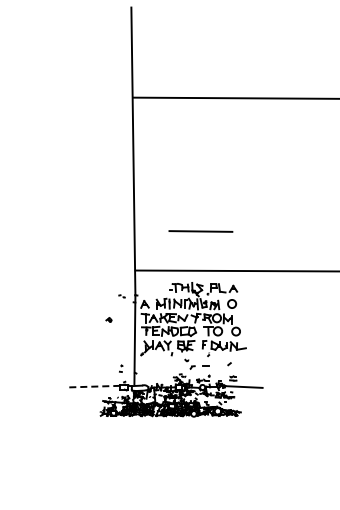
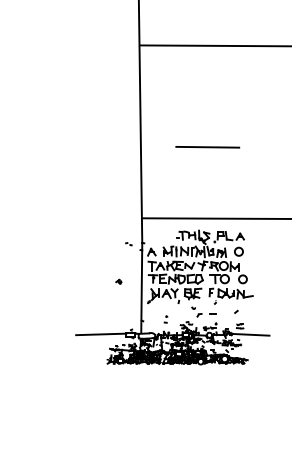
line: (200, 231) -> (207, 147), moved
part: (108, 319) -> (118, 281), moved
part: (121, 368) -> (166, 319), moved
line: (94, 386) -> (101, 334), dashed -> solid

